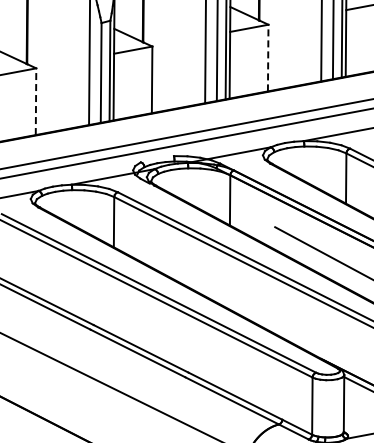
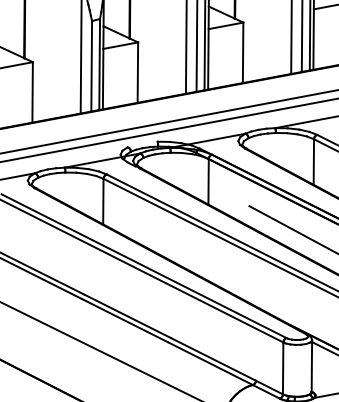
line: (268, 57) -> (243, 52), dashed -> solid
line: (36, 101) -> (33, 92), dashed -> solid

